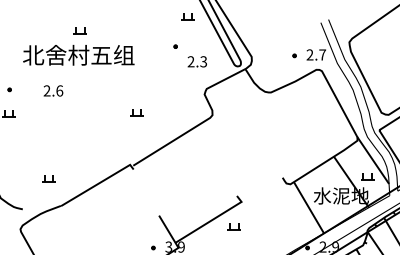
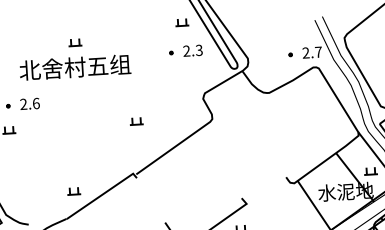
text: (196, 61) -> (192, 50), moved
text: (53, 90) -> (30, 103), moved
part: (48, 178) -> (73, 191), moved

